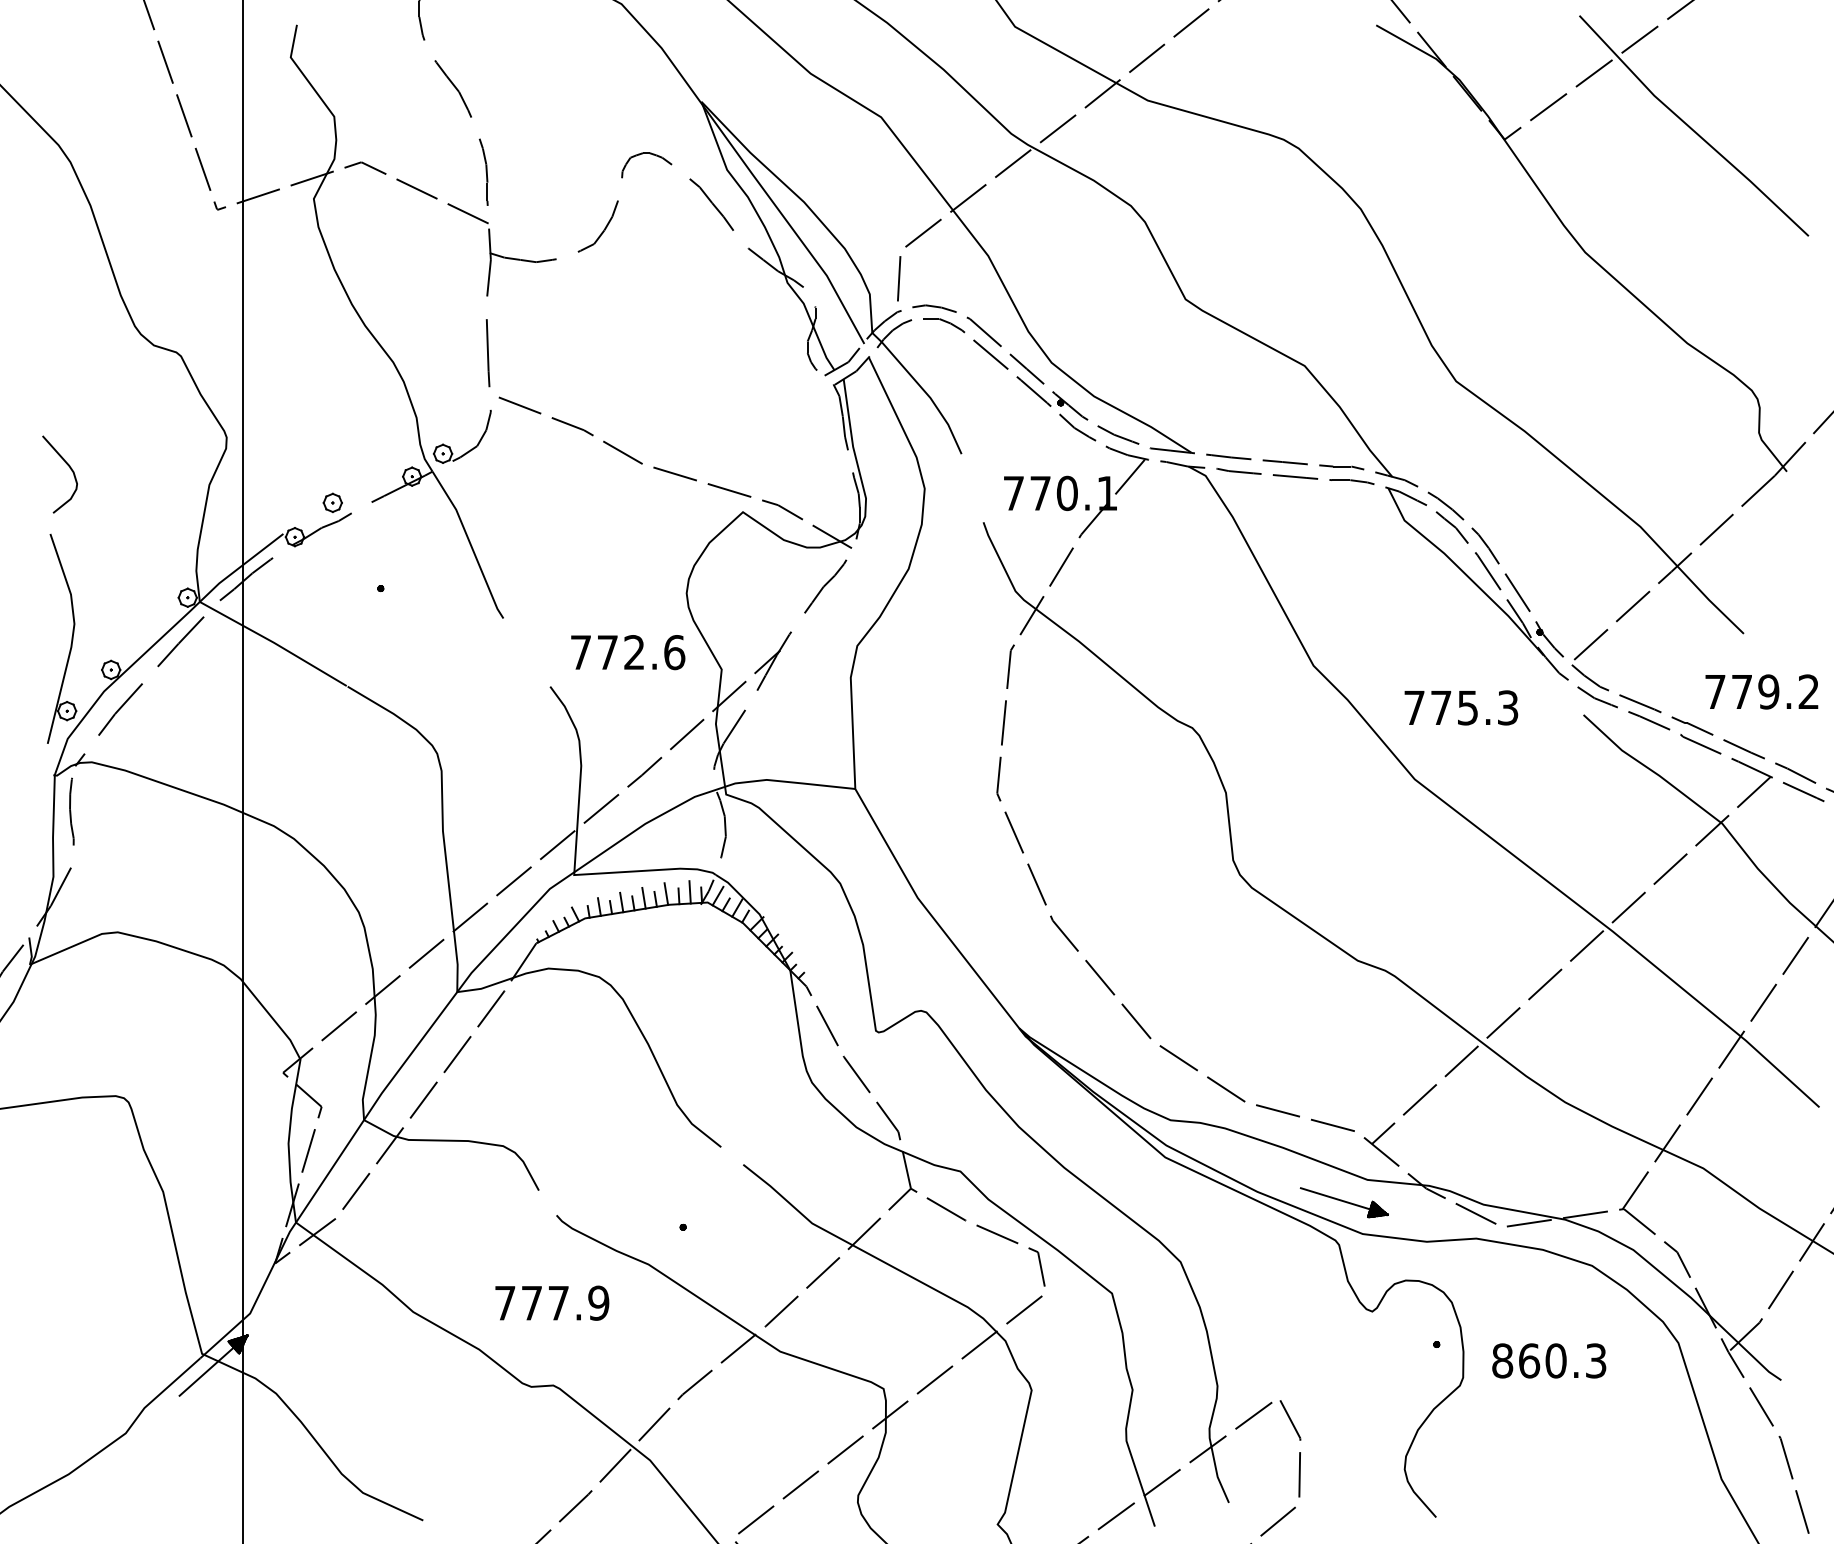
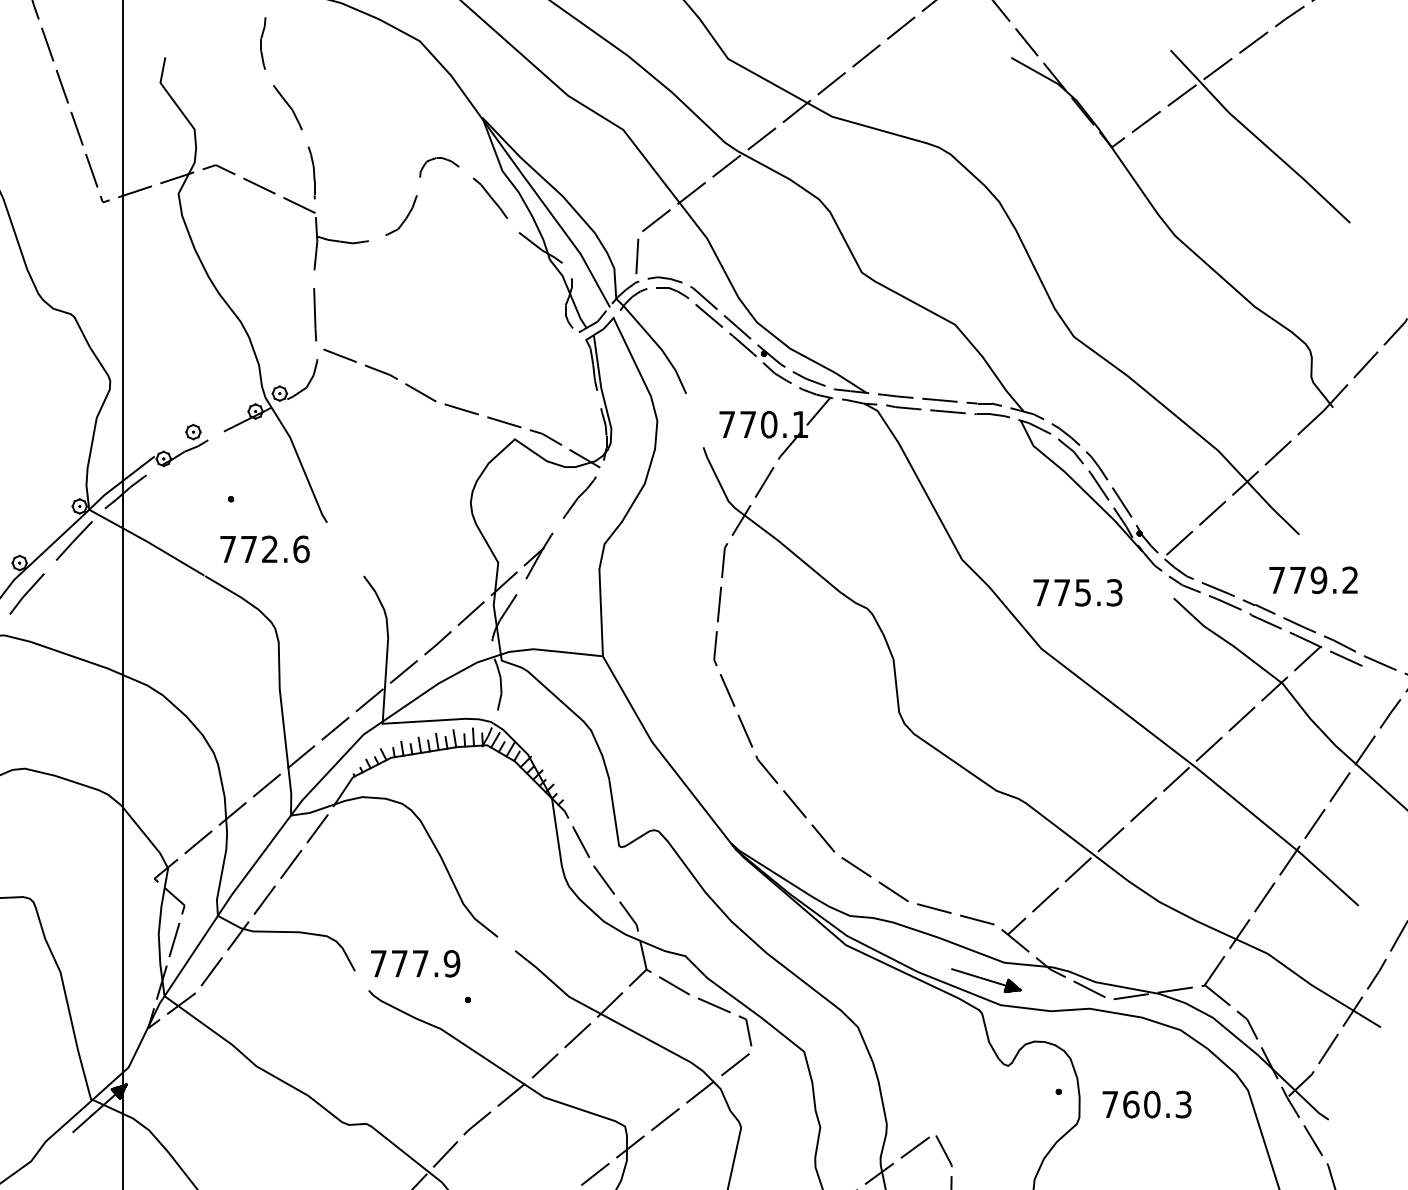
text: (628, 652) -> (265, 549), moved
text: (552, 1302) -> (415, 963), moved
text: (1502, 1360) -> (1110, 1104), 860.3 -> 760.3

